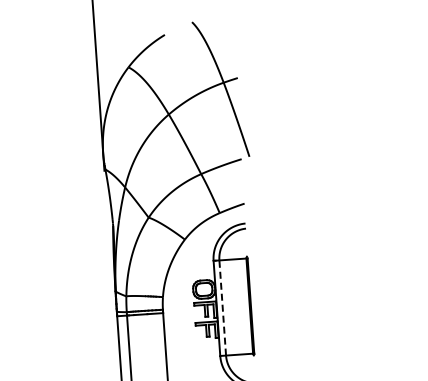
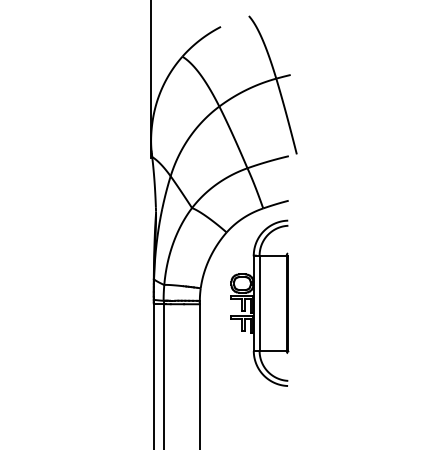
line: (222, 308) -> (259, 303), dashed -> solid

